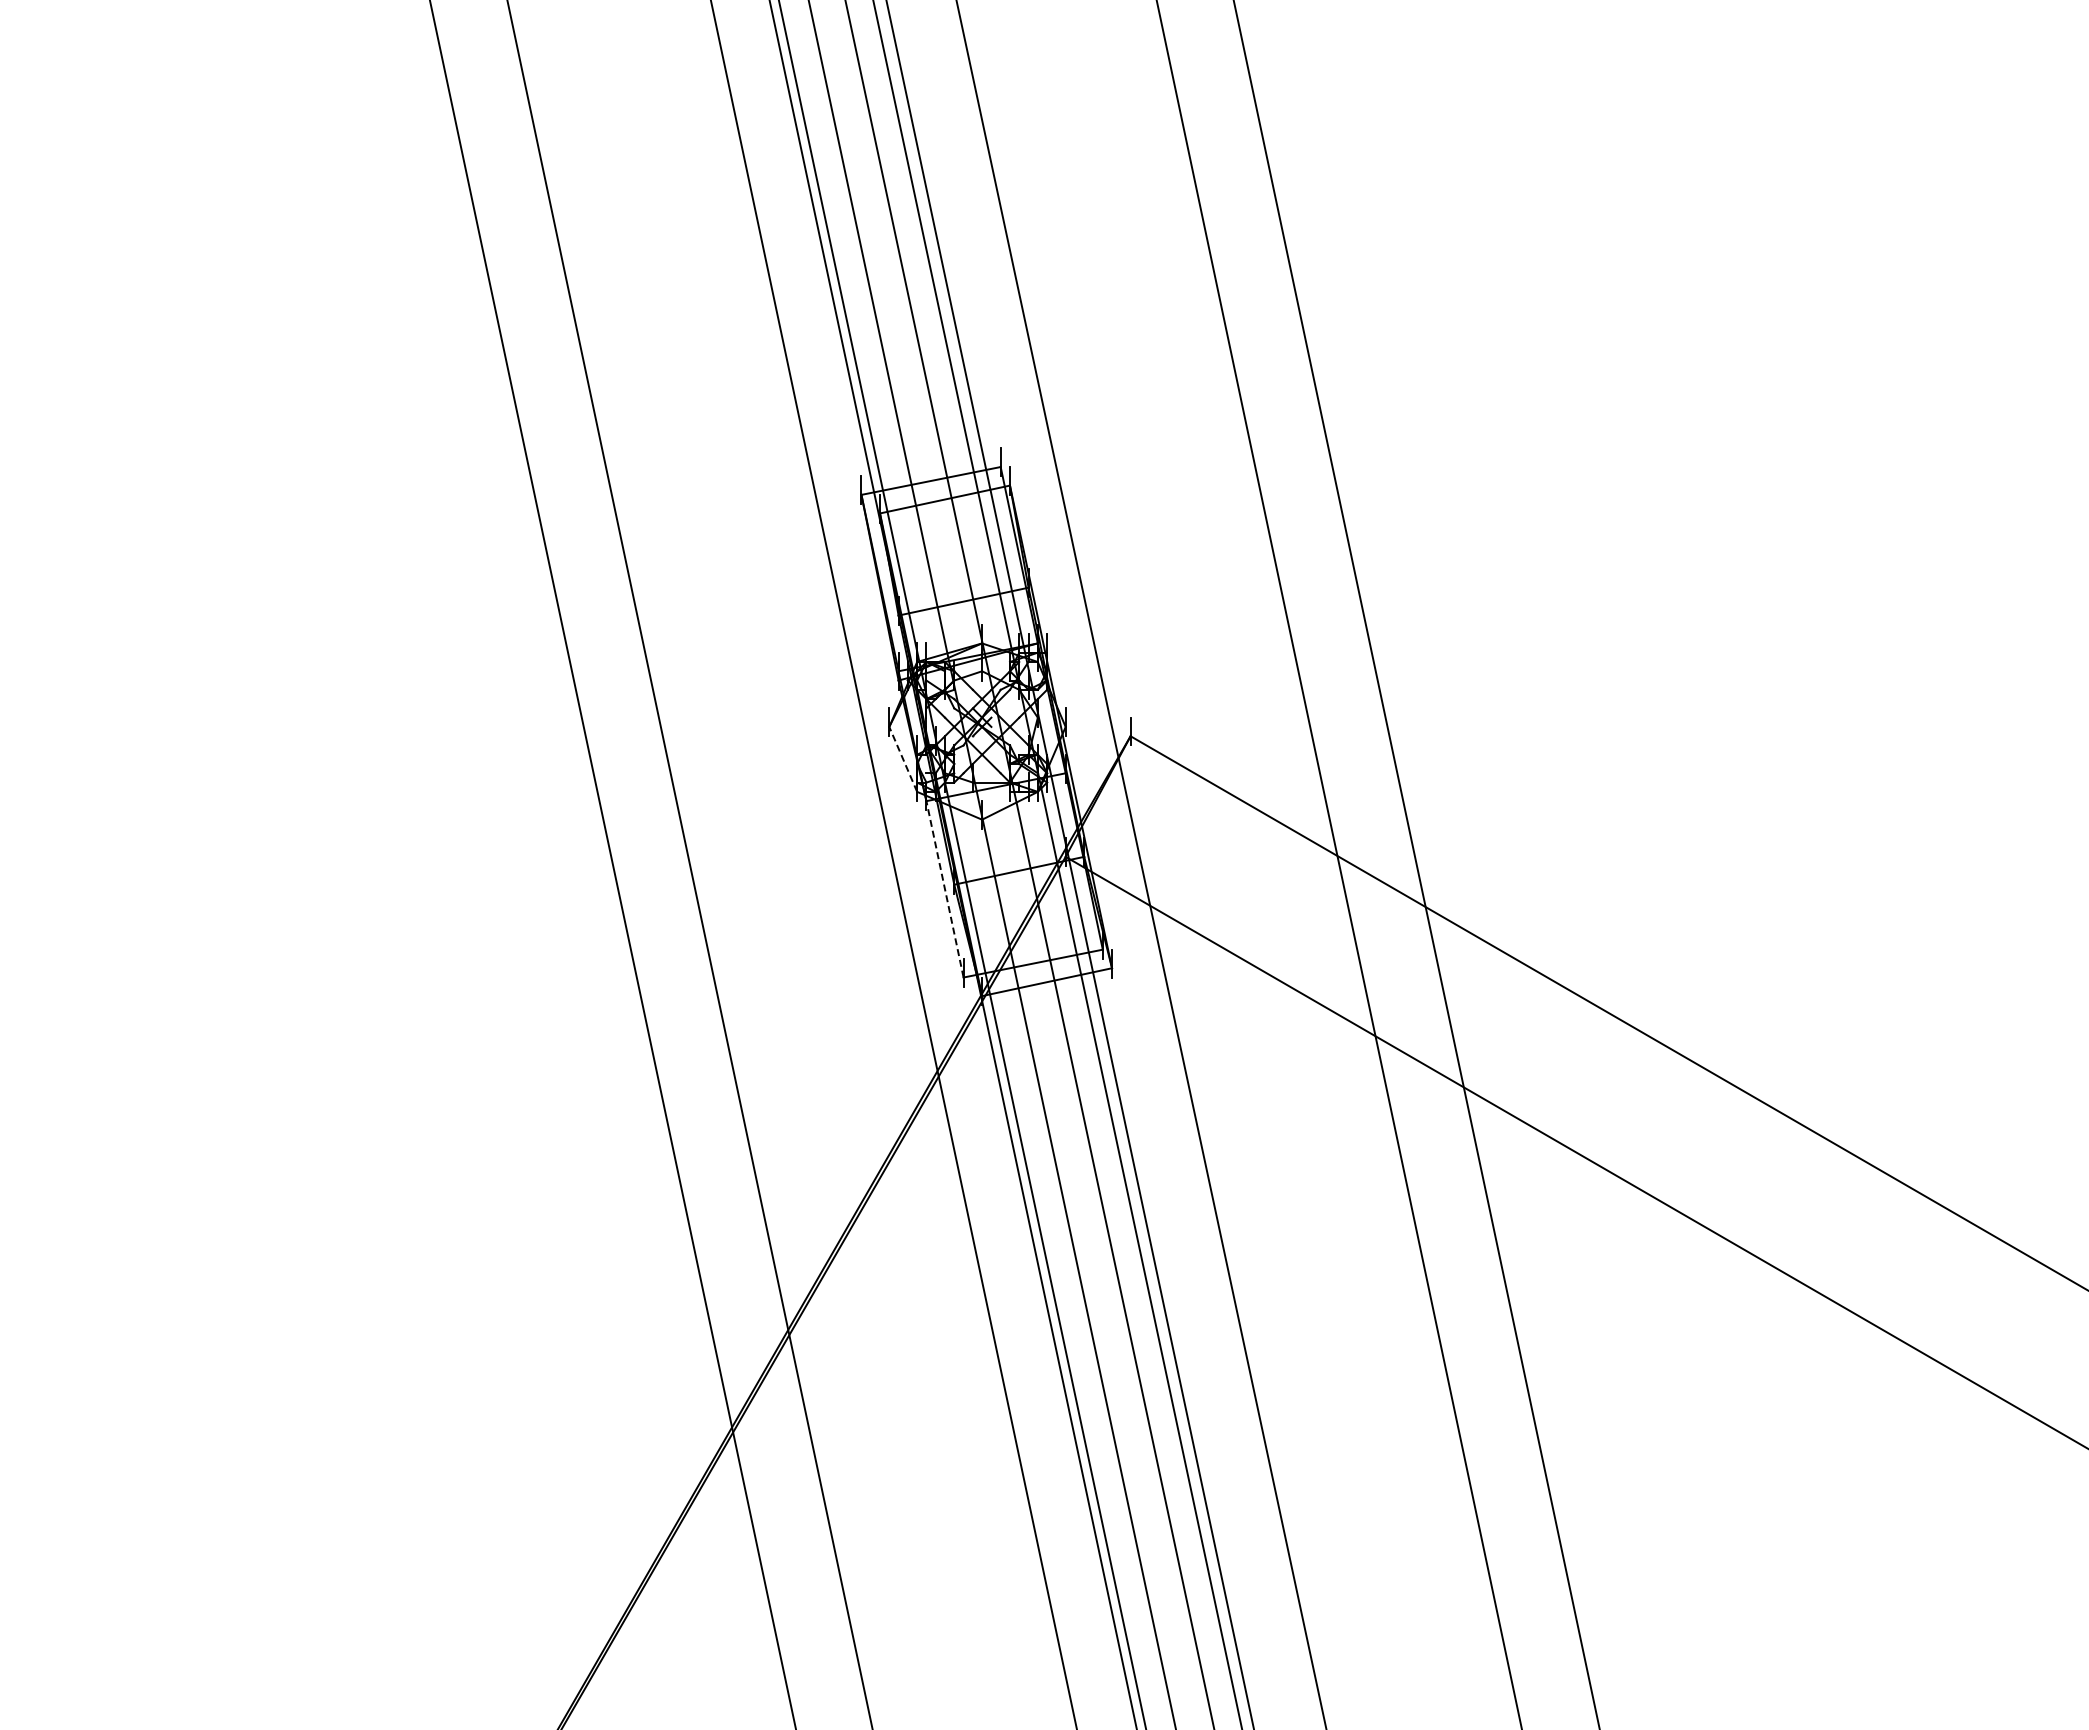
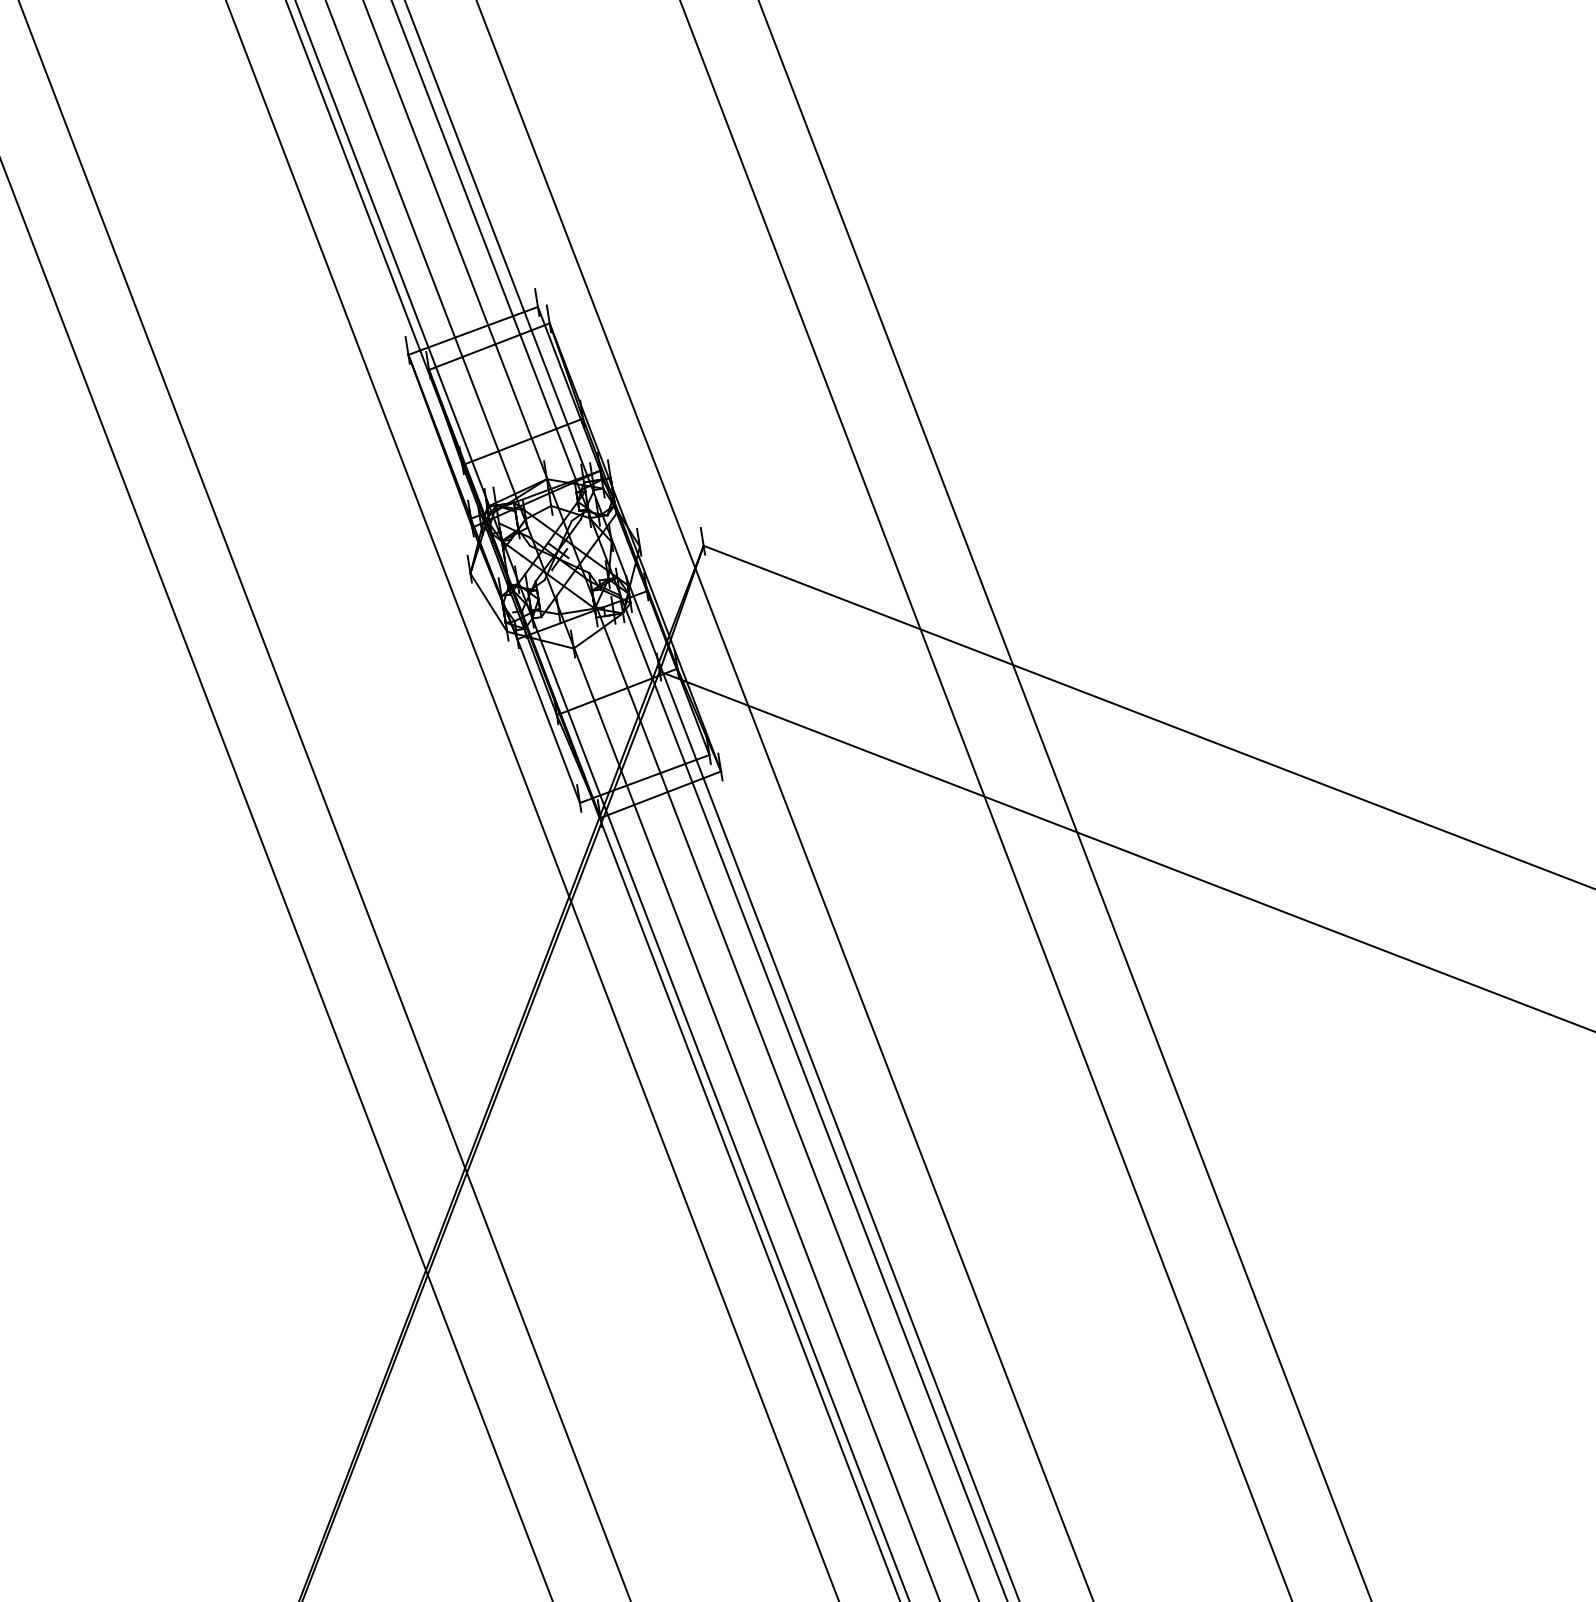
line: (903, 758) -> (488, 601), dashed -> solid
line: (944, 888) -> (548, 720), dashed -> solid

